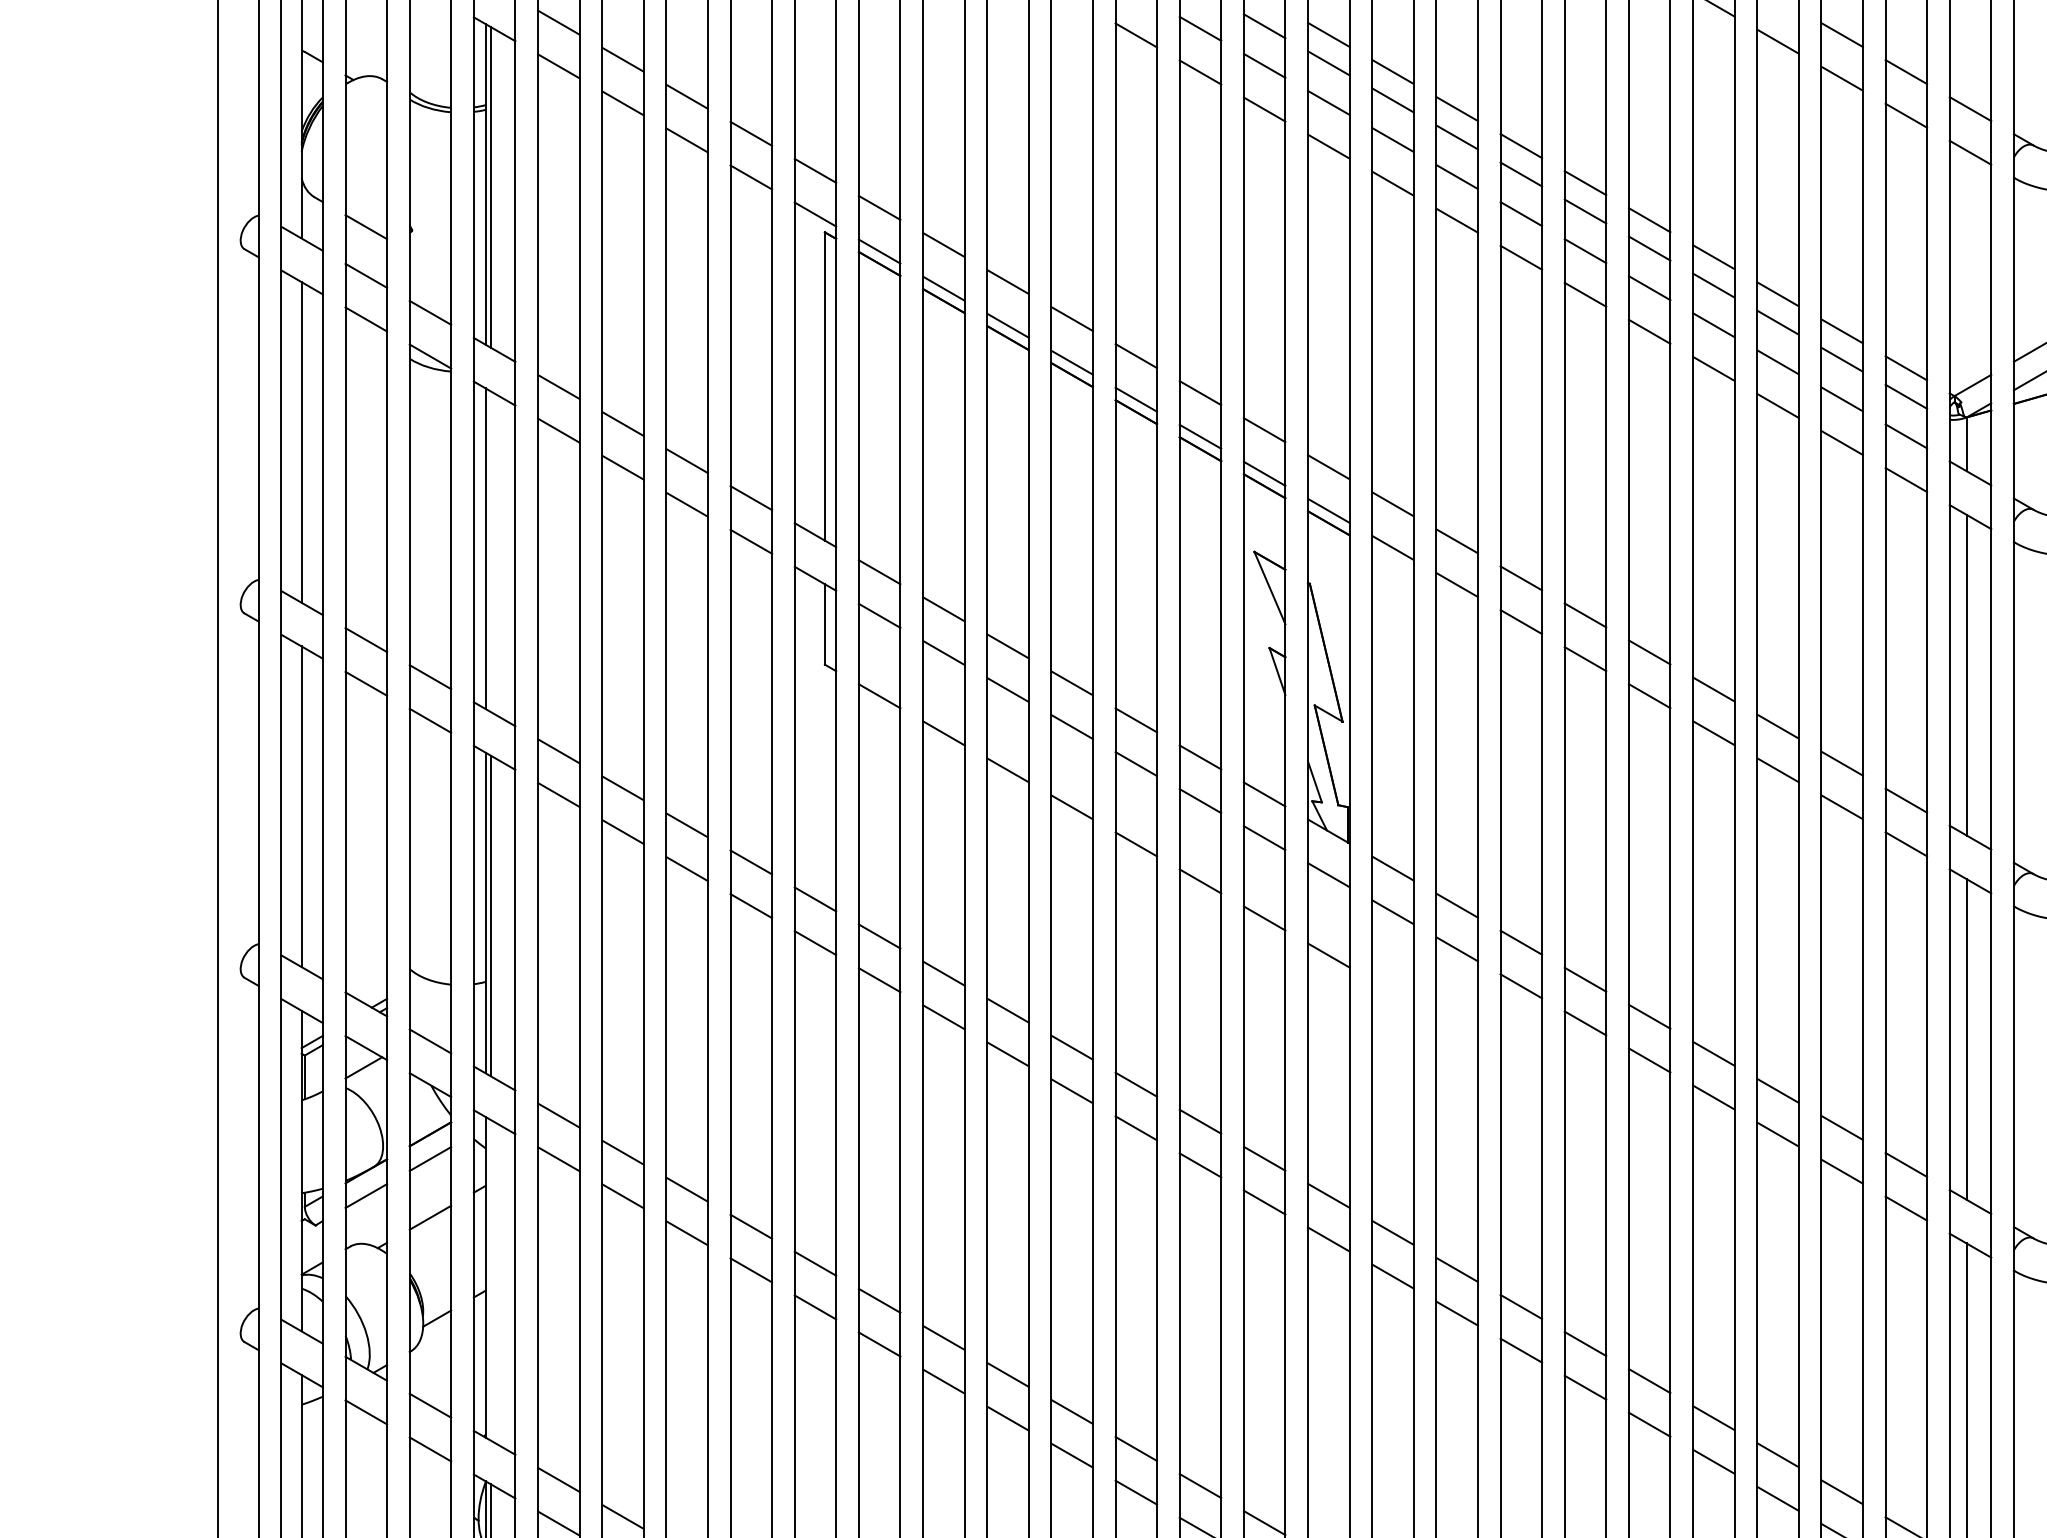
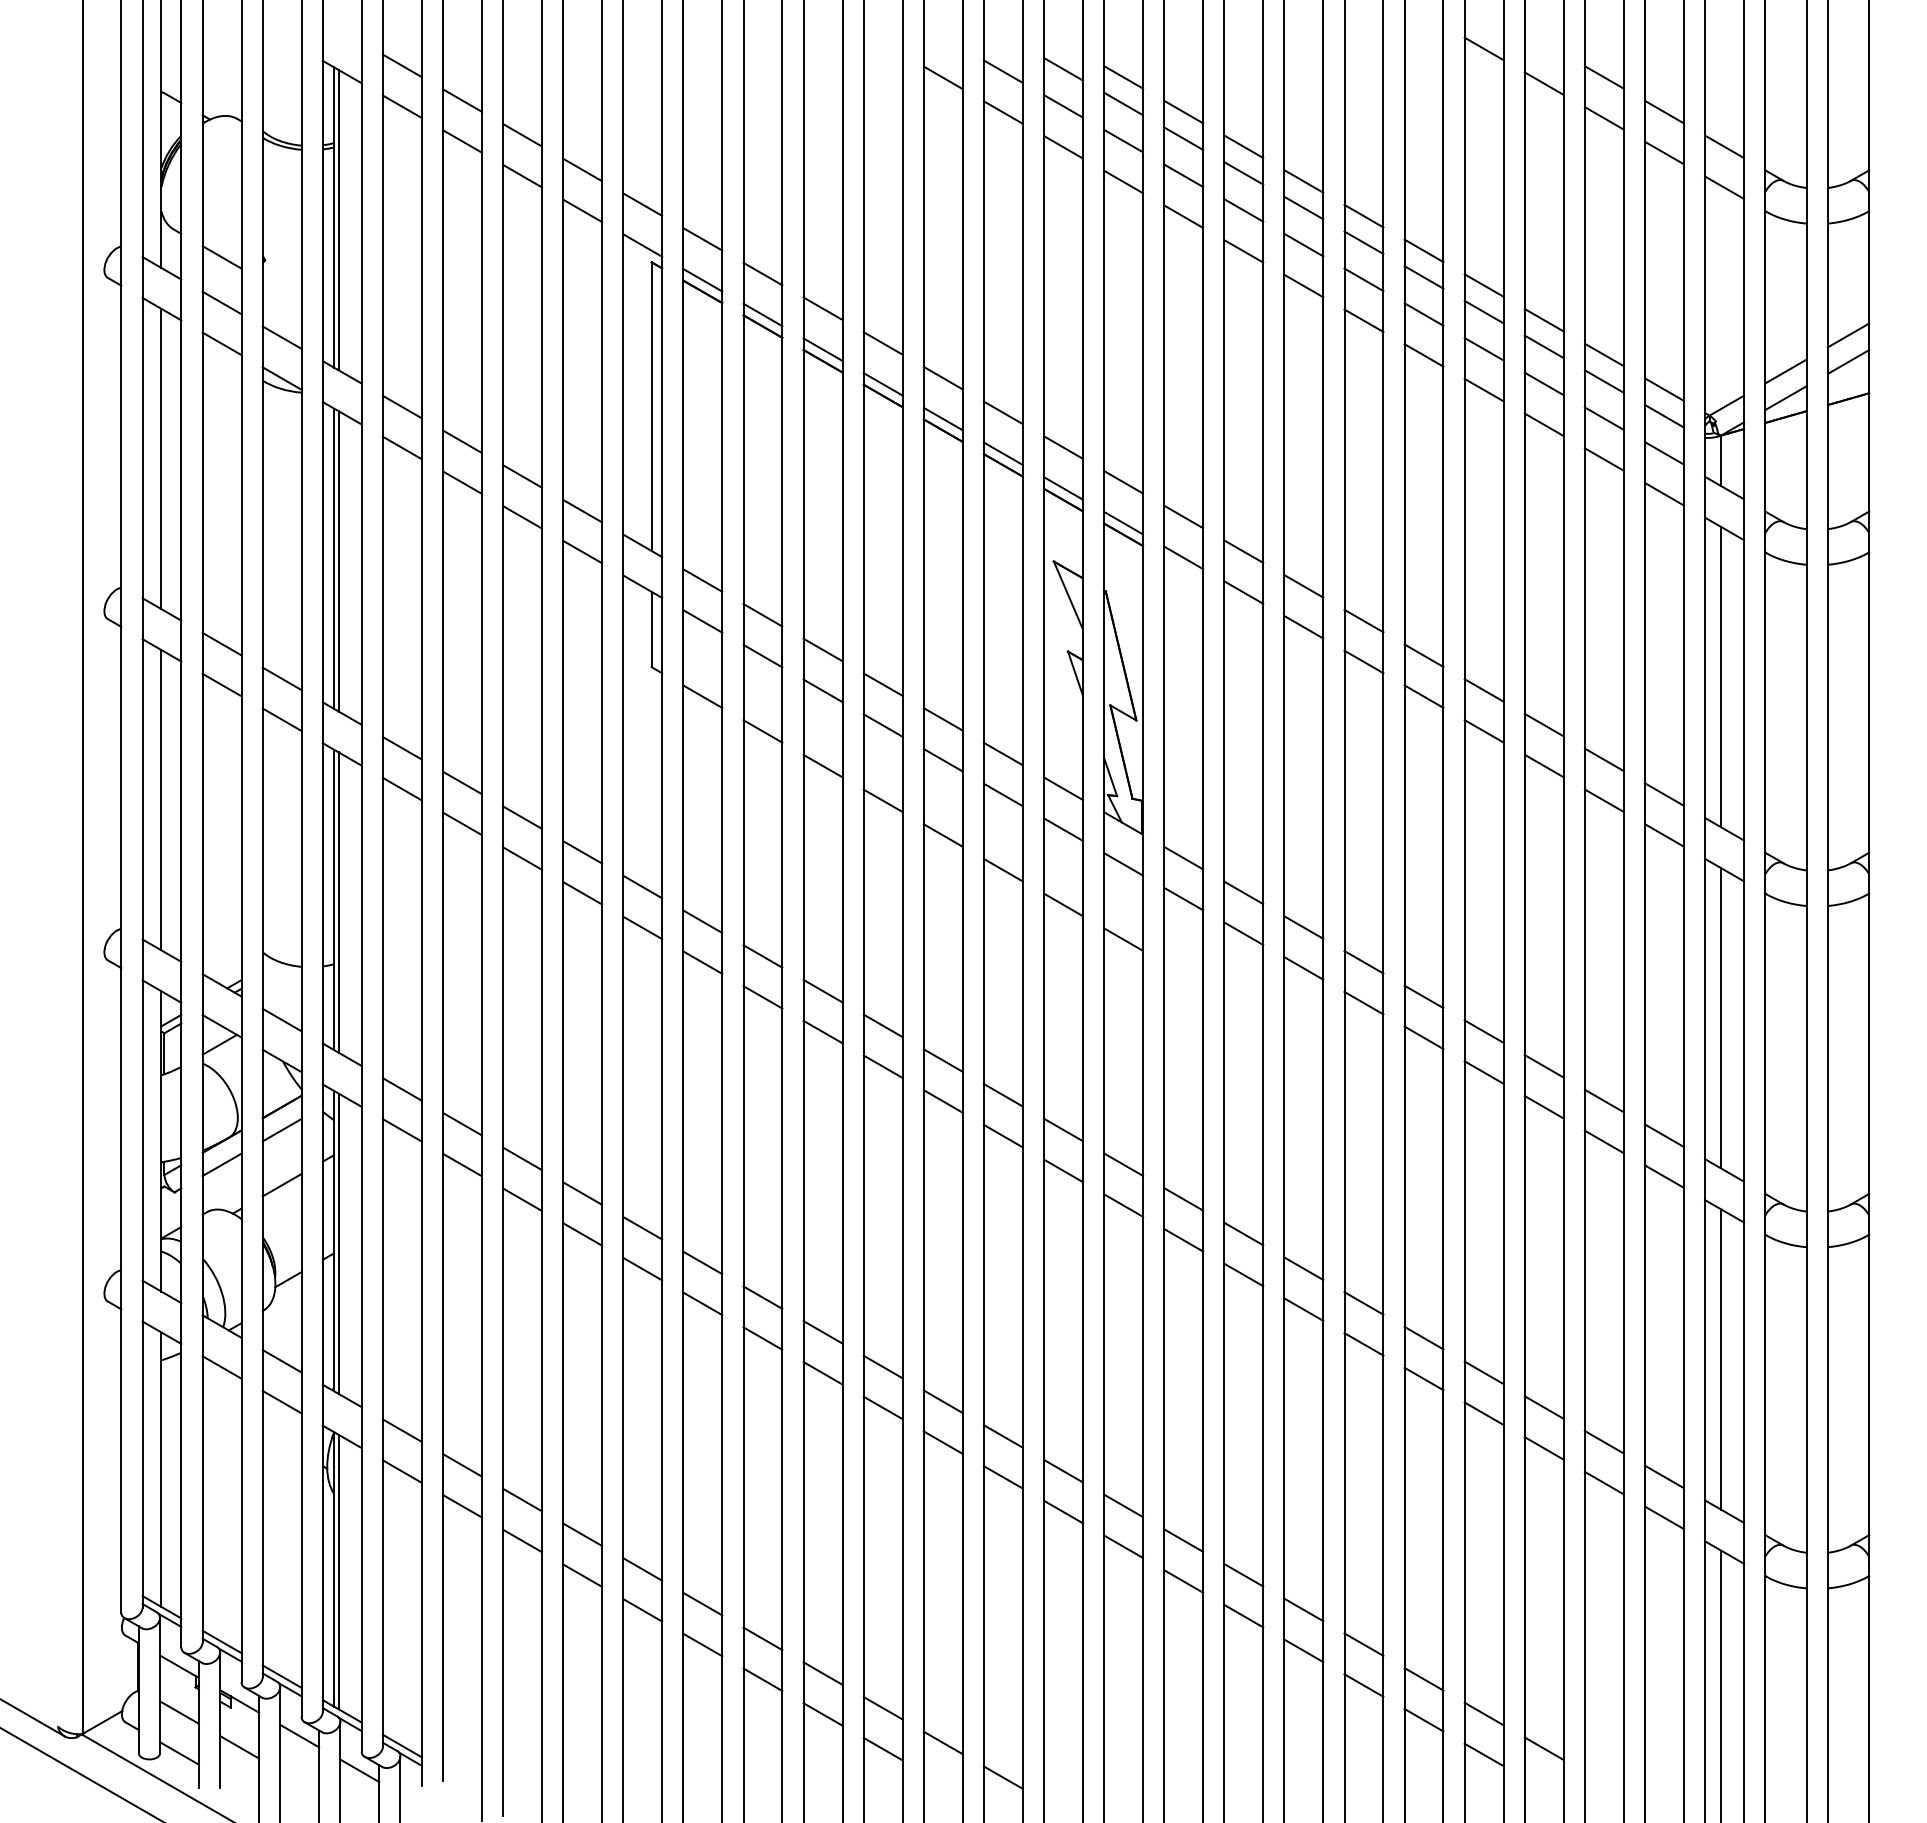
line: (490, 551) -> (338, 561), added
line: (490, 1280) -> (338, 1243), added

